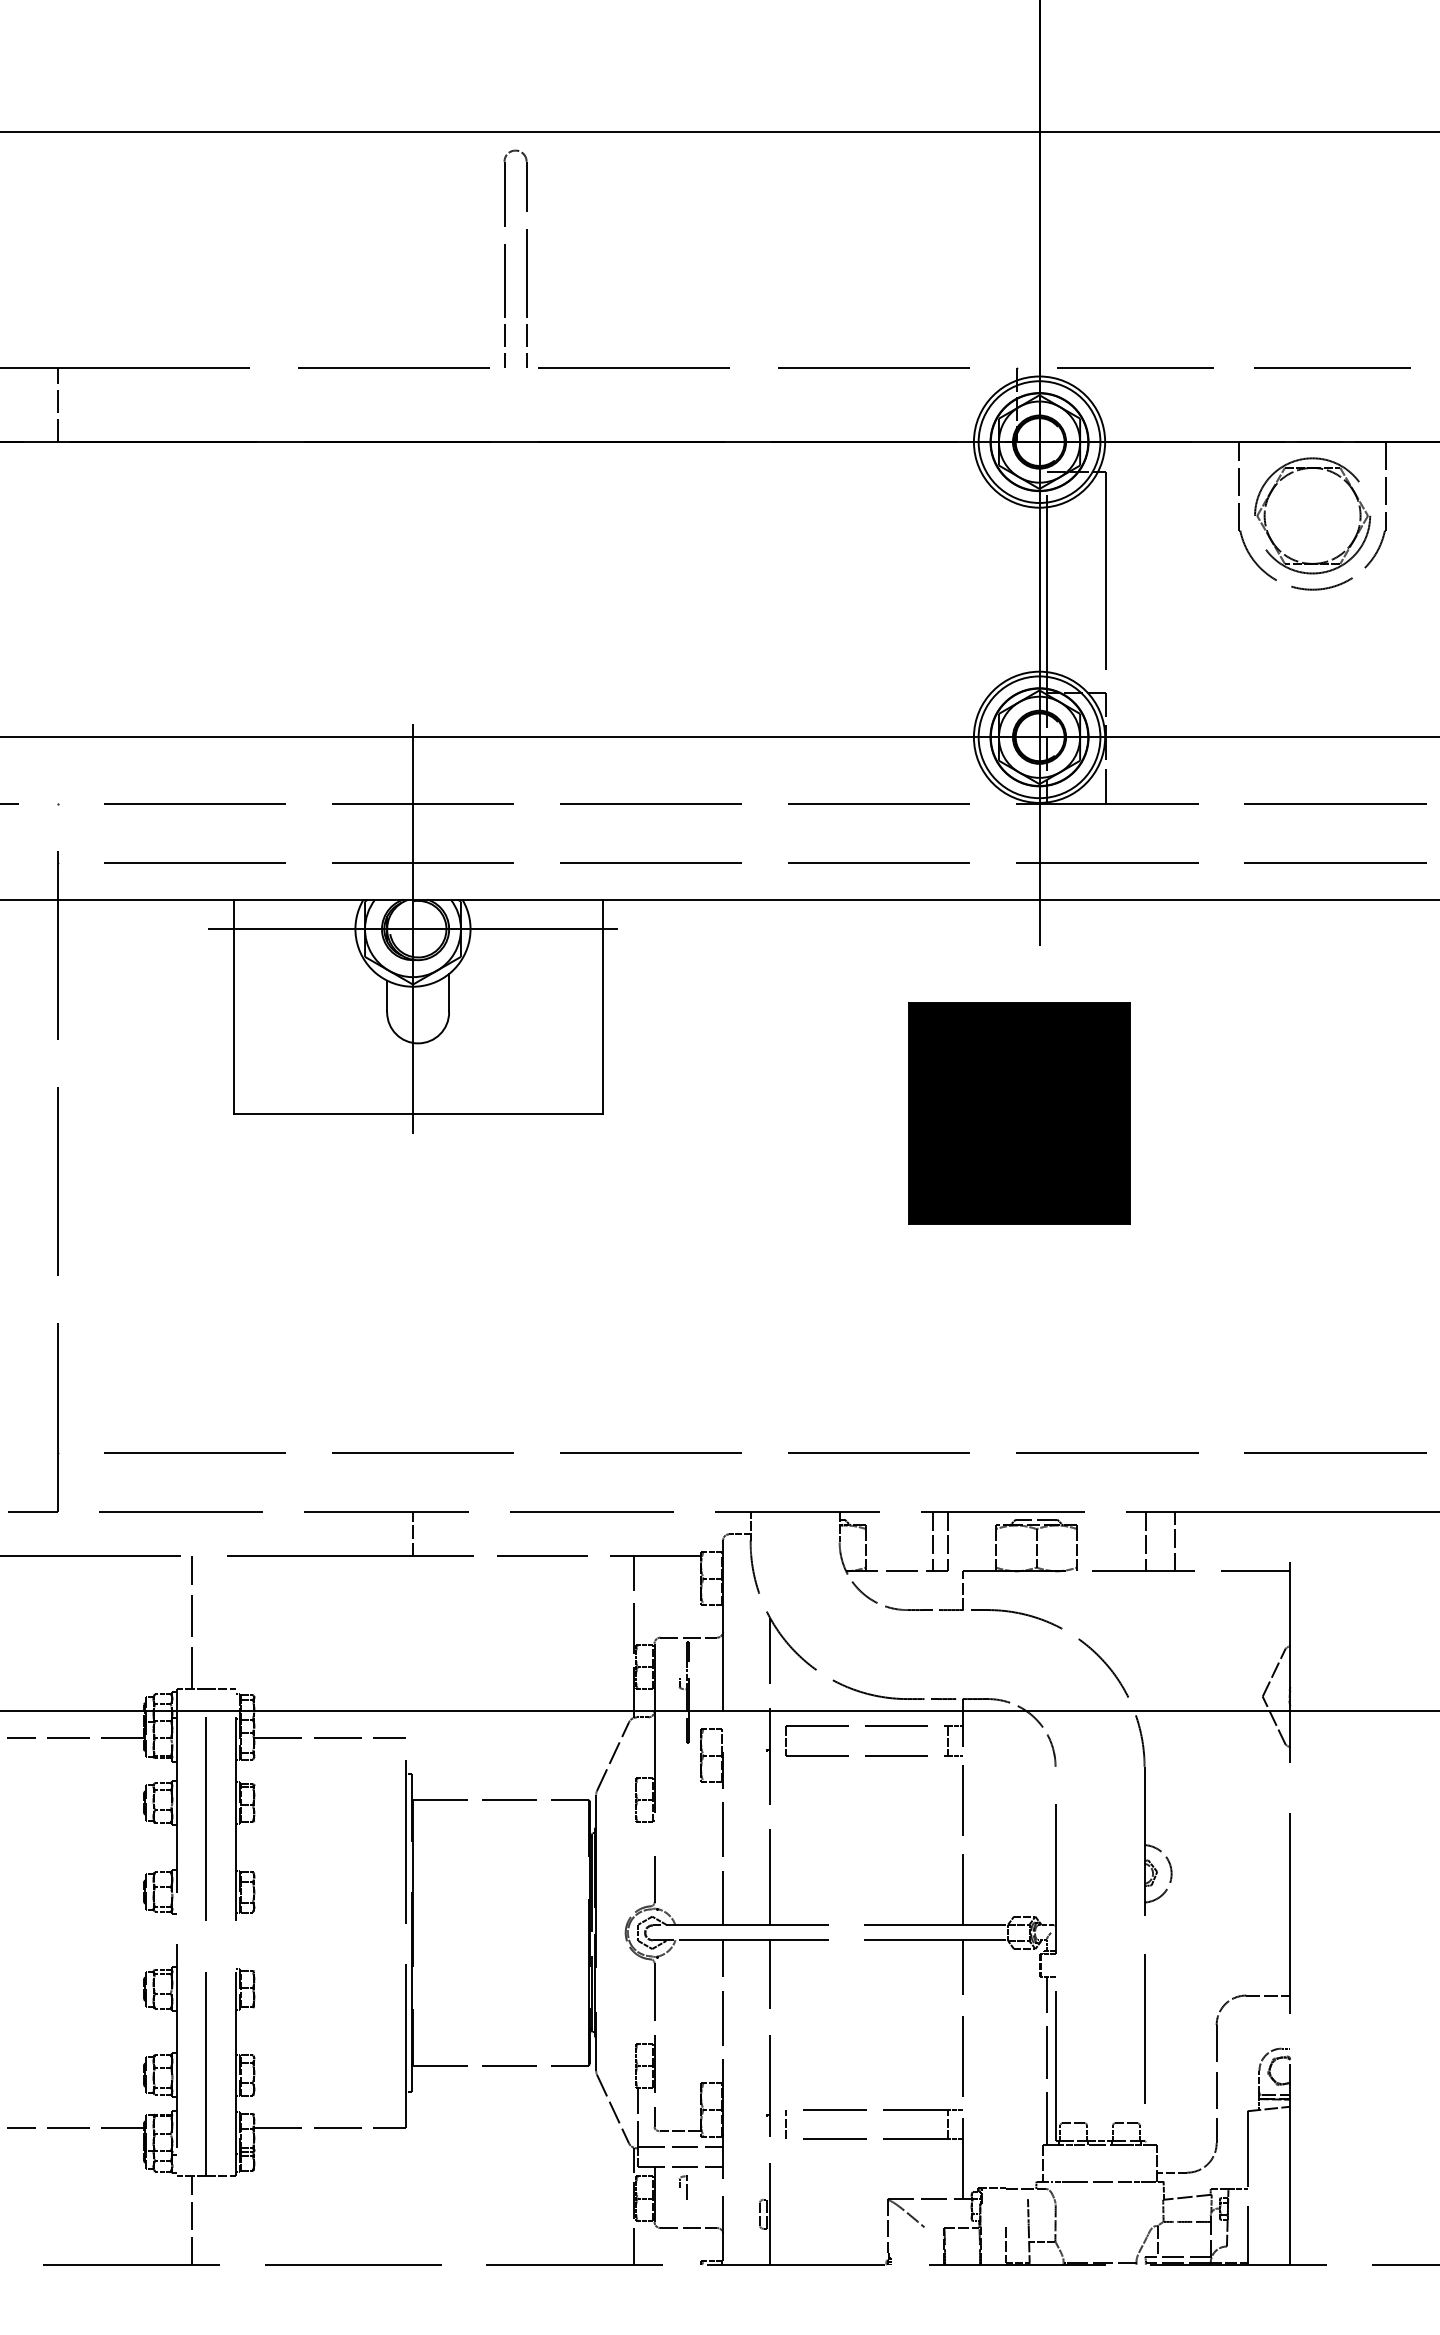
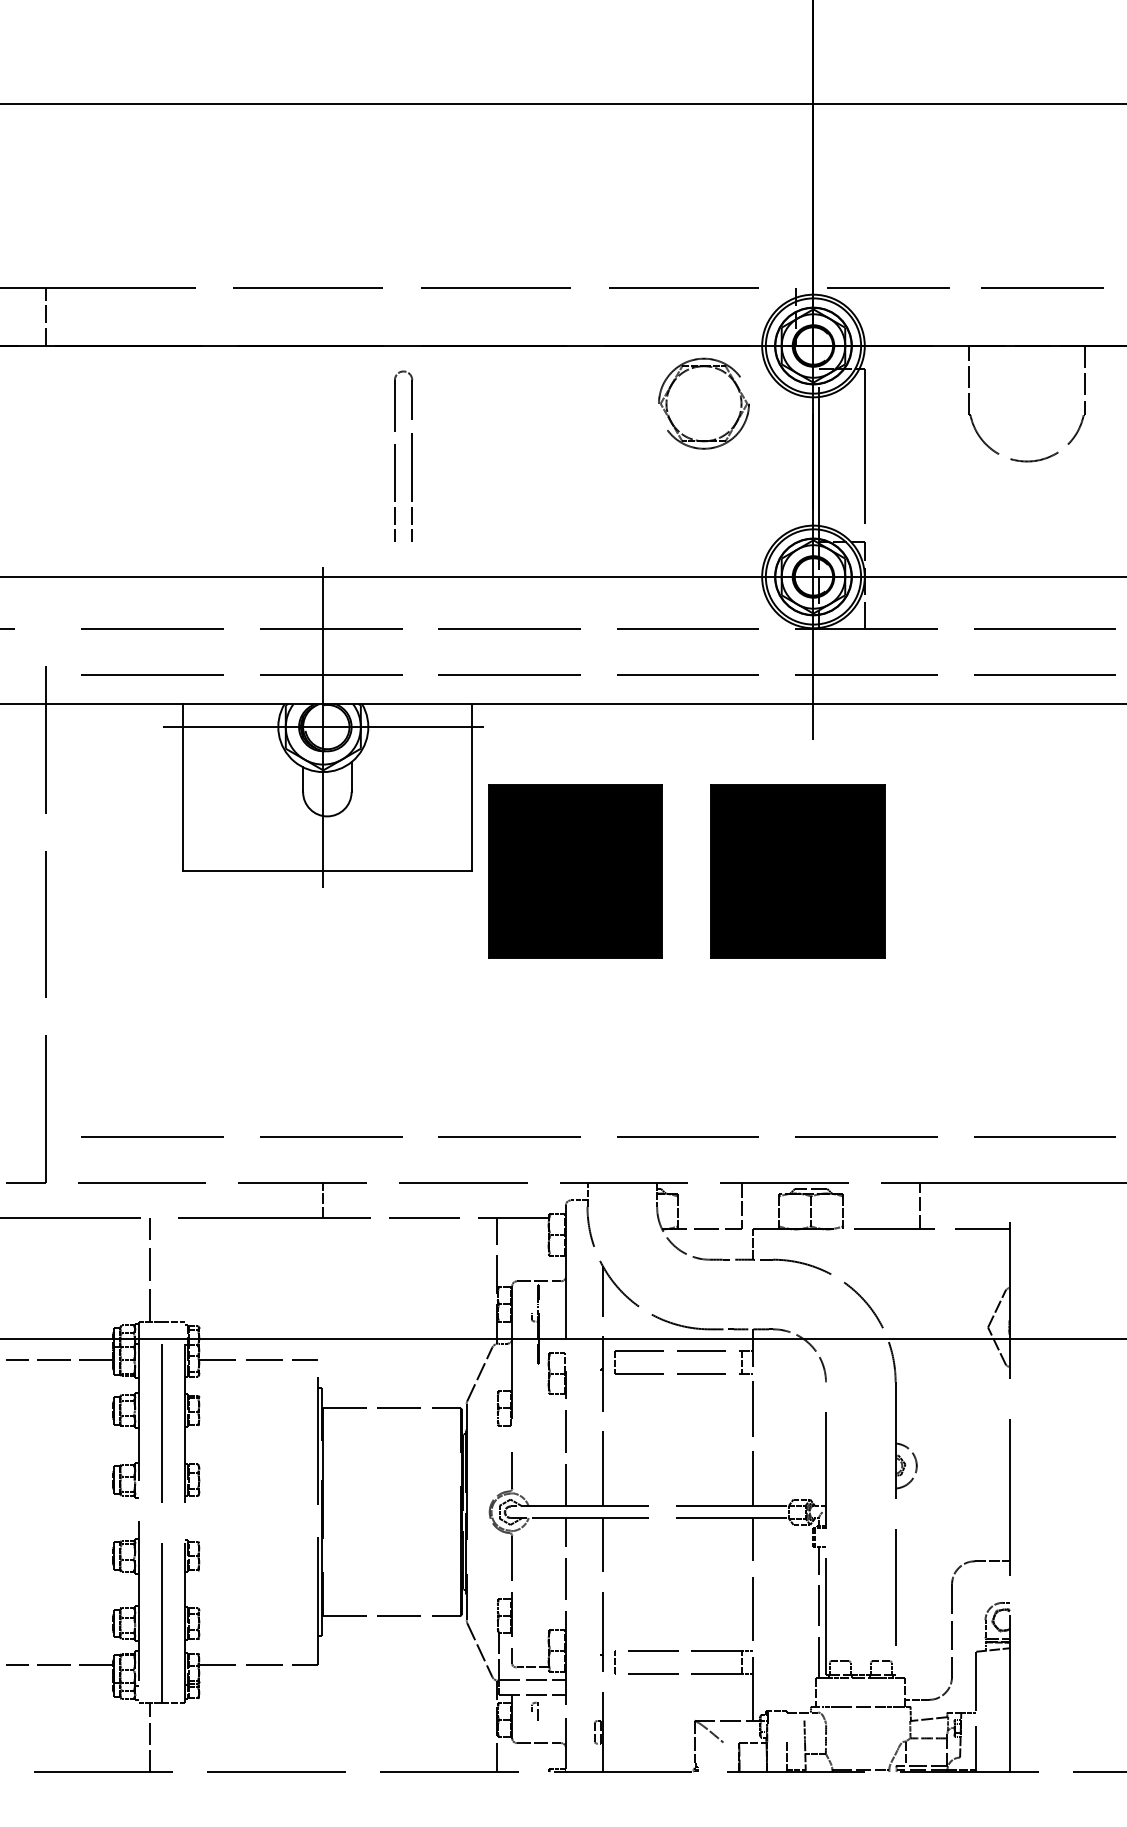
part: (505, 258) -> (395, 455), moved
part: (1307, 469) -> (700, 367), moved
part: (735, 1113) -> (575, 871), added
line: (933, 1541) -> (730, 1206), removed
line: (1145, 1541) -> (896, 1206), removed

